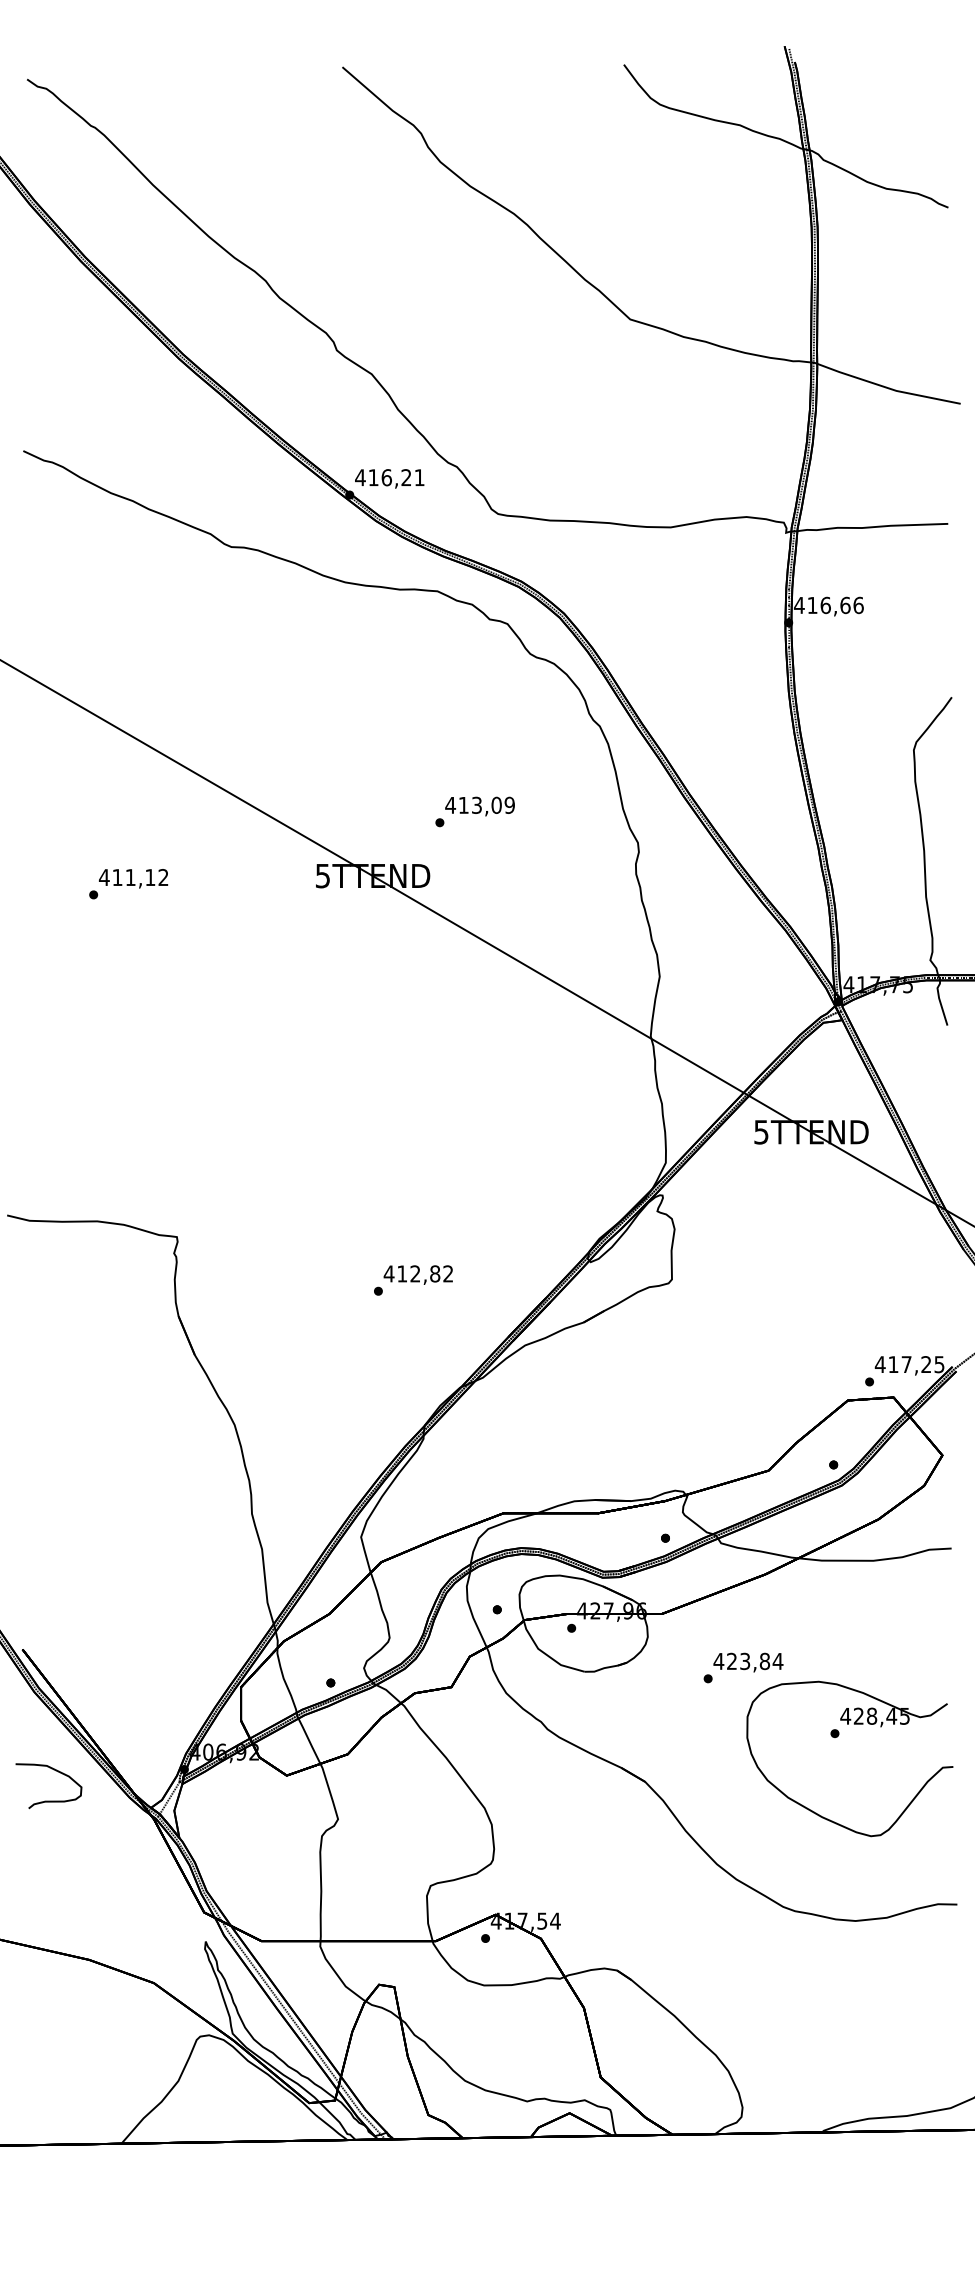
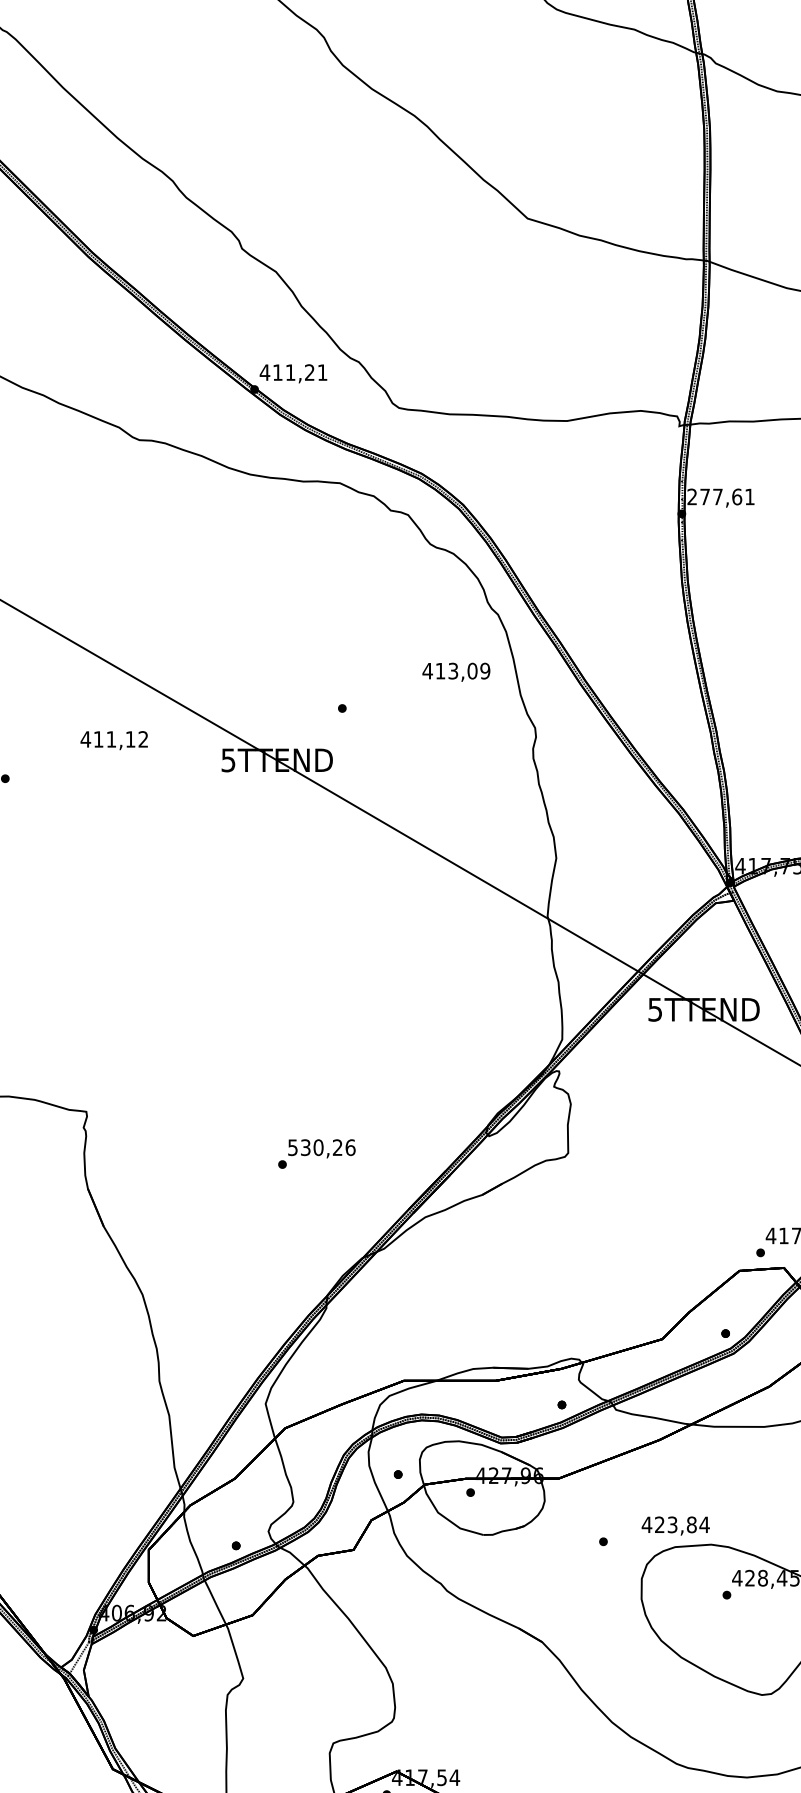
text: (386, 477) -> (290, 372), 416,21 -> 411,21
text: (828, 605) -> (720, 497), 416,66 -> 277,61
text: (479, 806) -> (455, 672), moved
text: (133, 878) -> (114, 740), moved
text: (418, 1273) -> (321, 1147), 412,82 -> 530,26
text: (748, 1662) -> (675, 1525), moved

